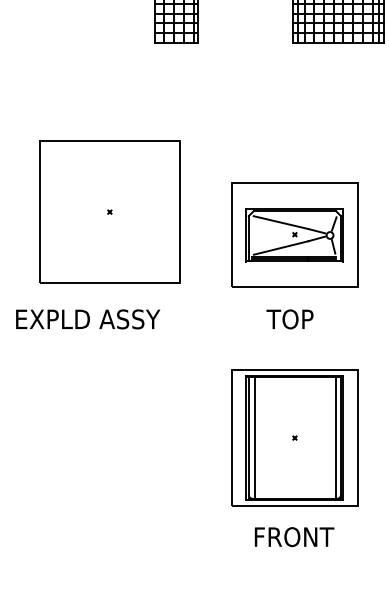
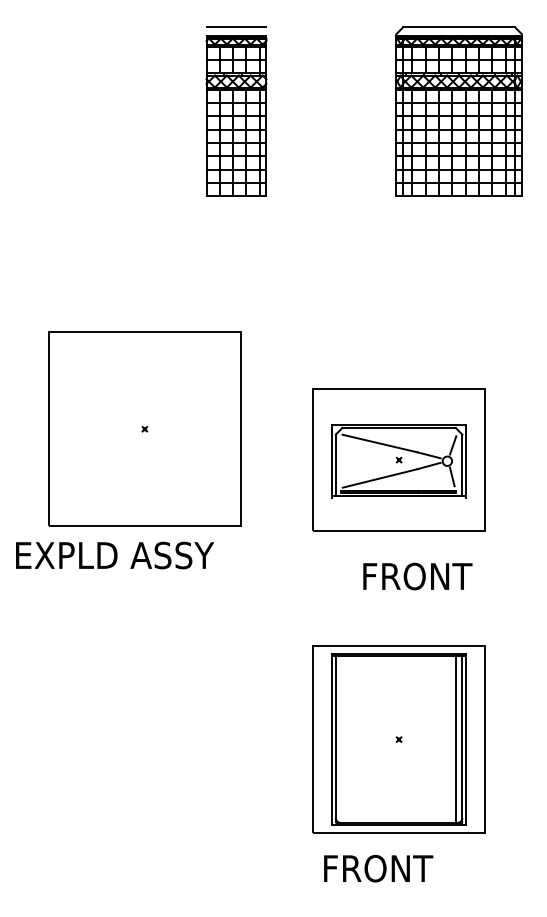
text: (88, 319) -> (115, 555), moved
text: (307, 319) -> (416, 576), TOP -> FRONT
line: (255, 438) -> (344, 739), removed
text: (294, 536) -> (378, 868), moved

